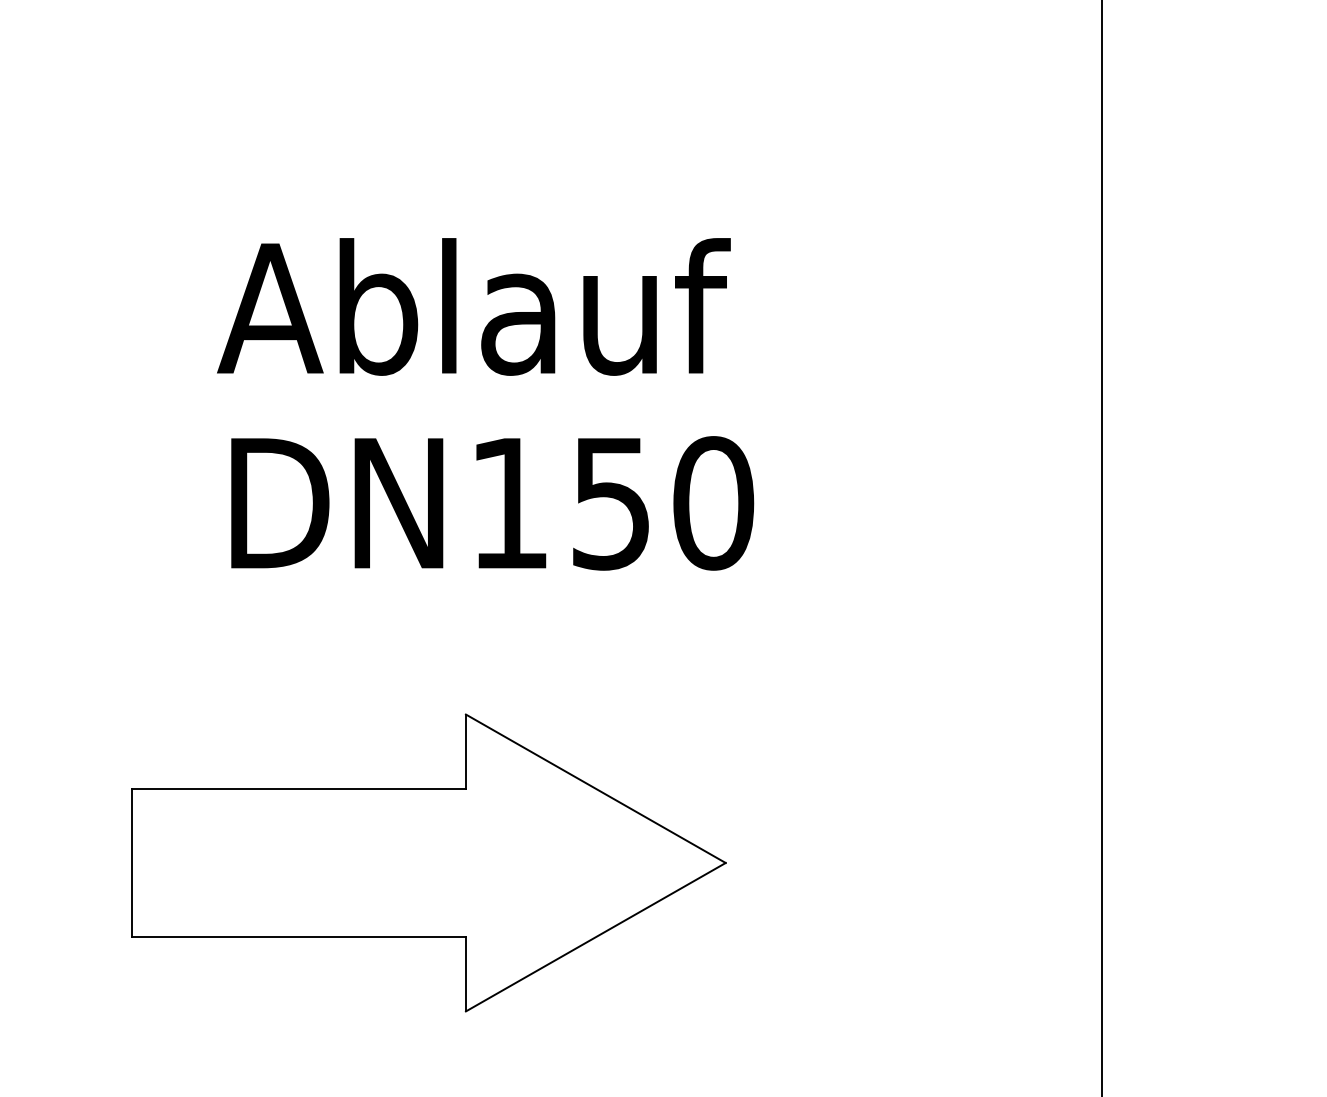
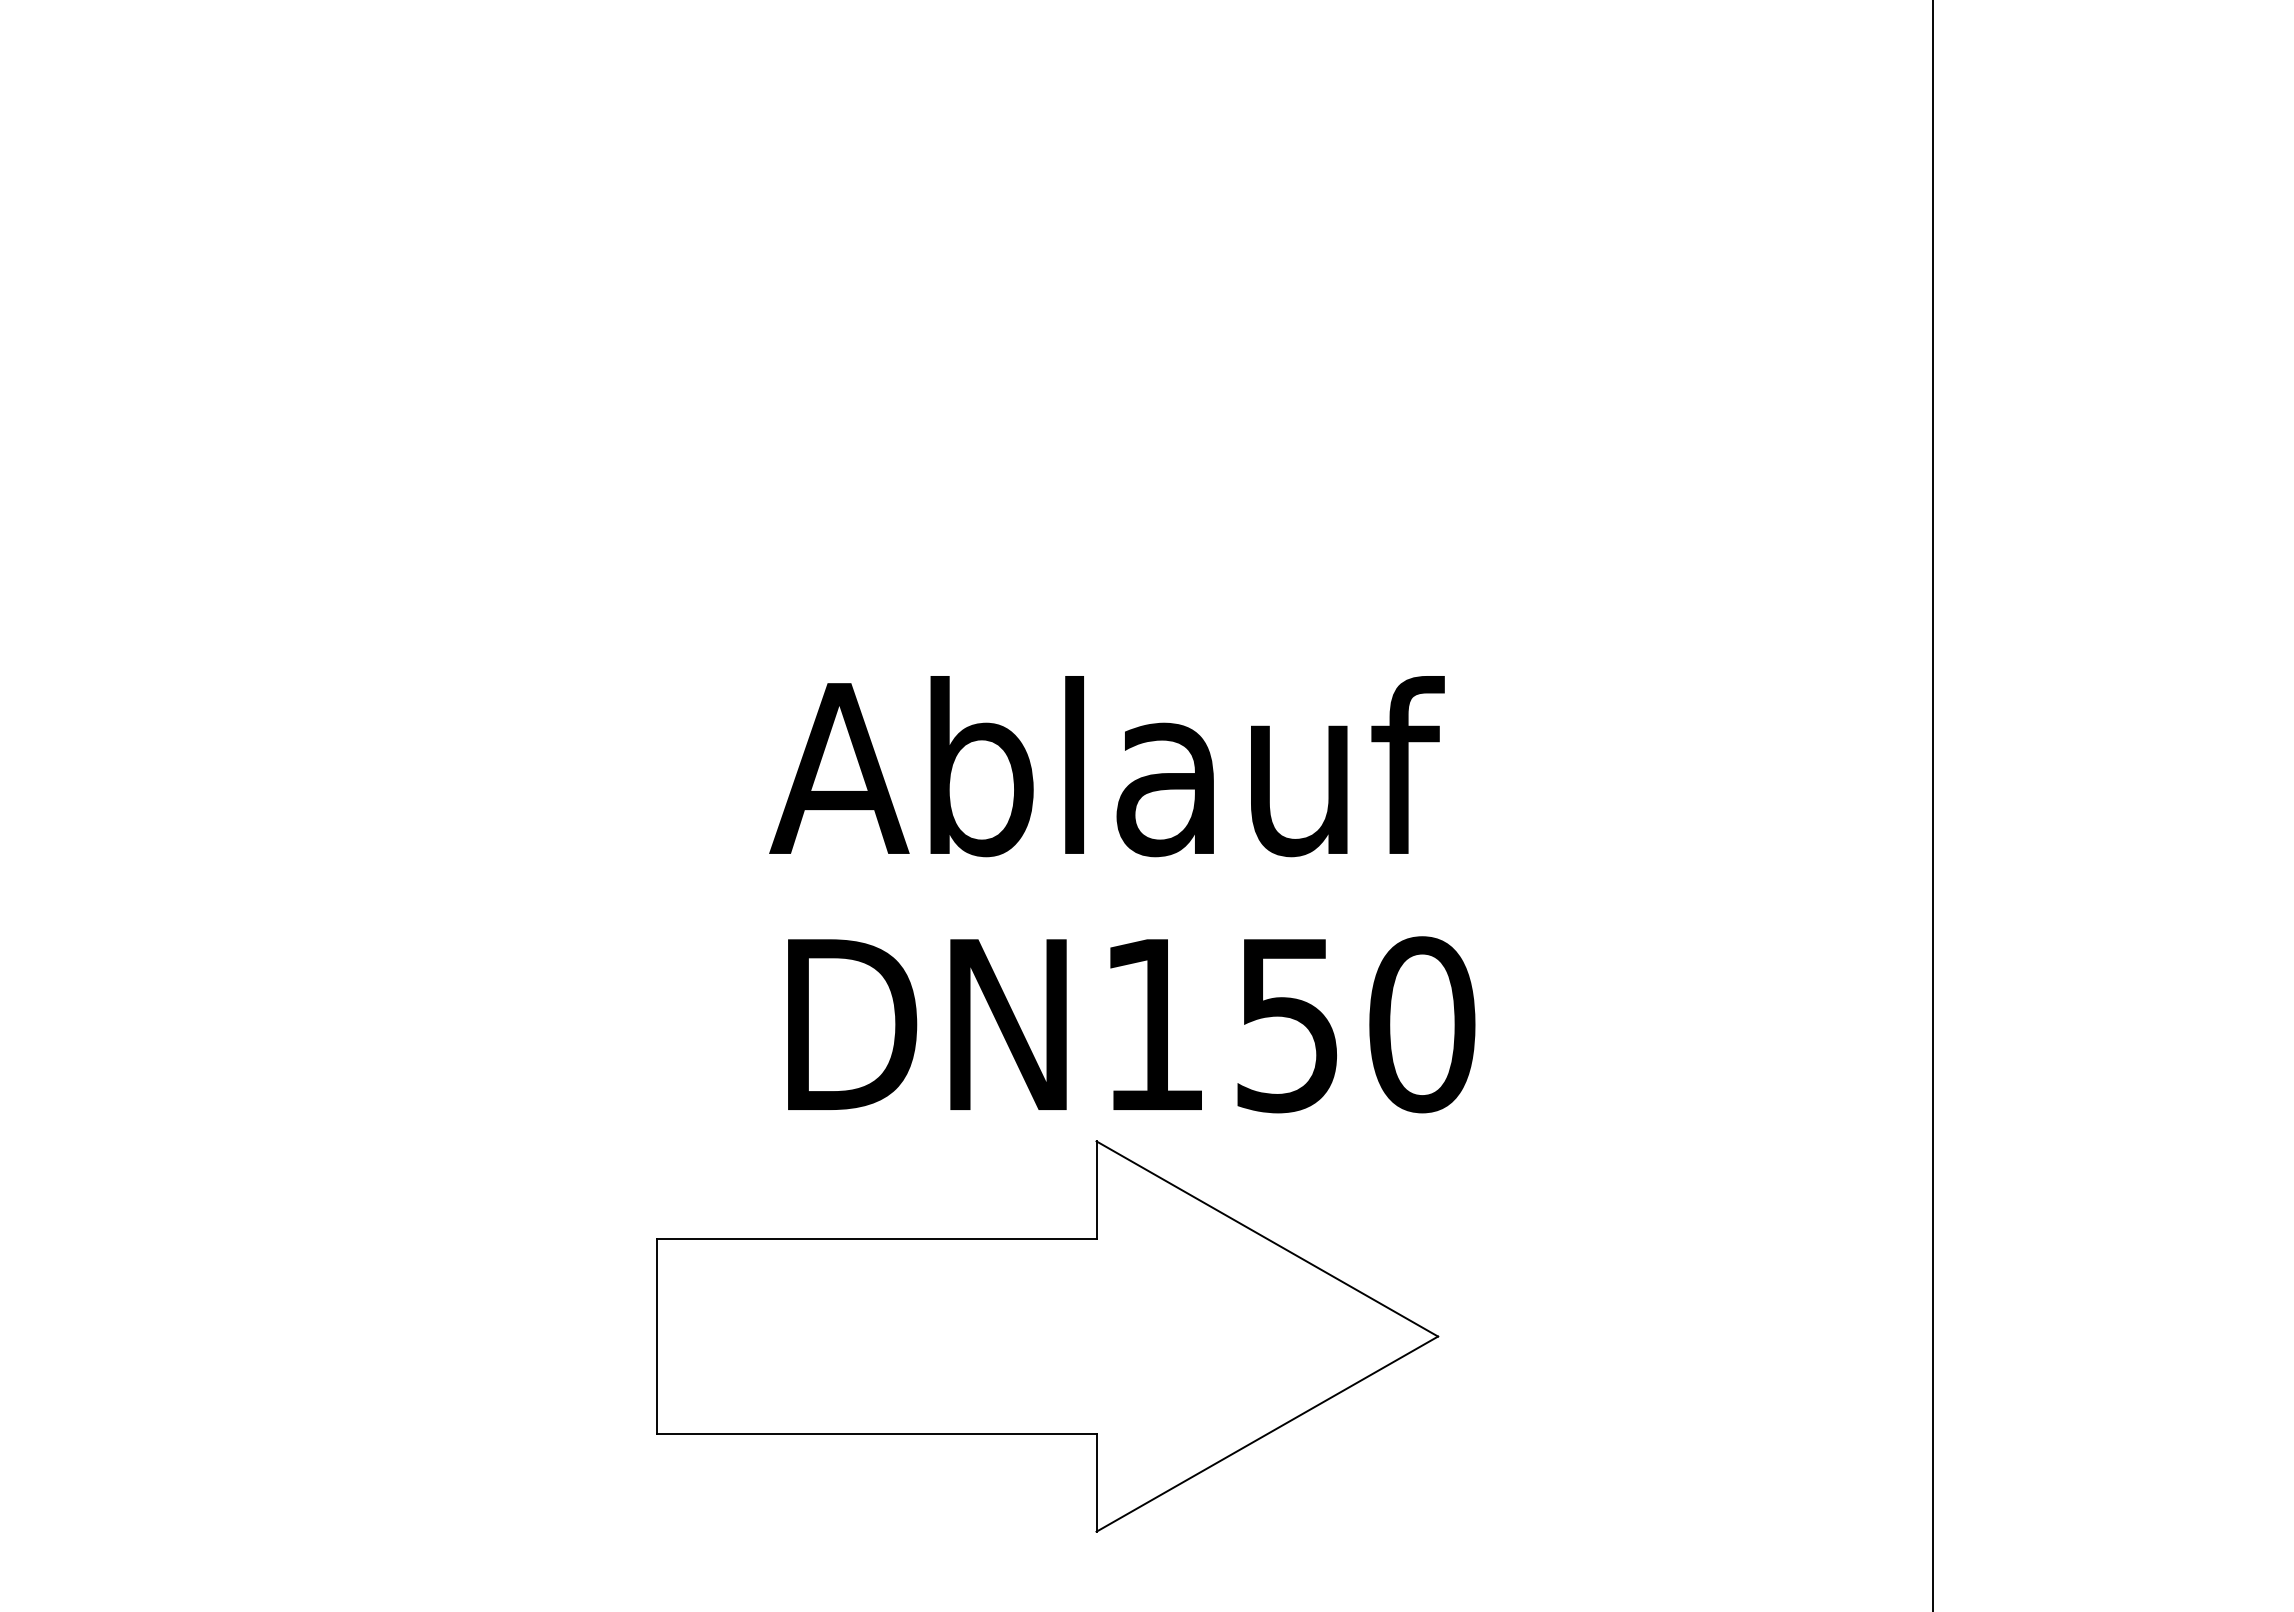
text: (485, 404) -> (1122, 894), moved

